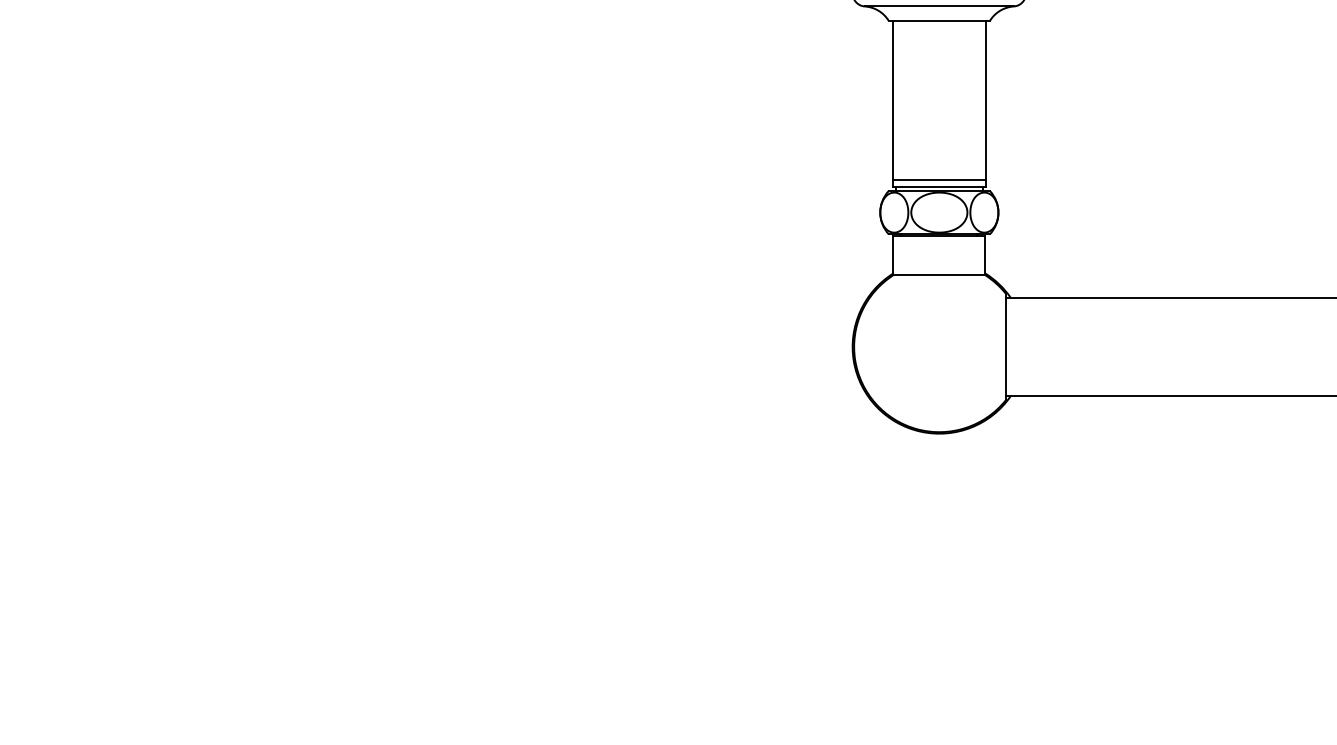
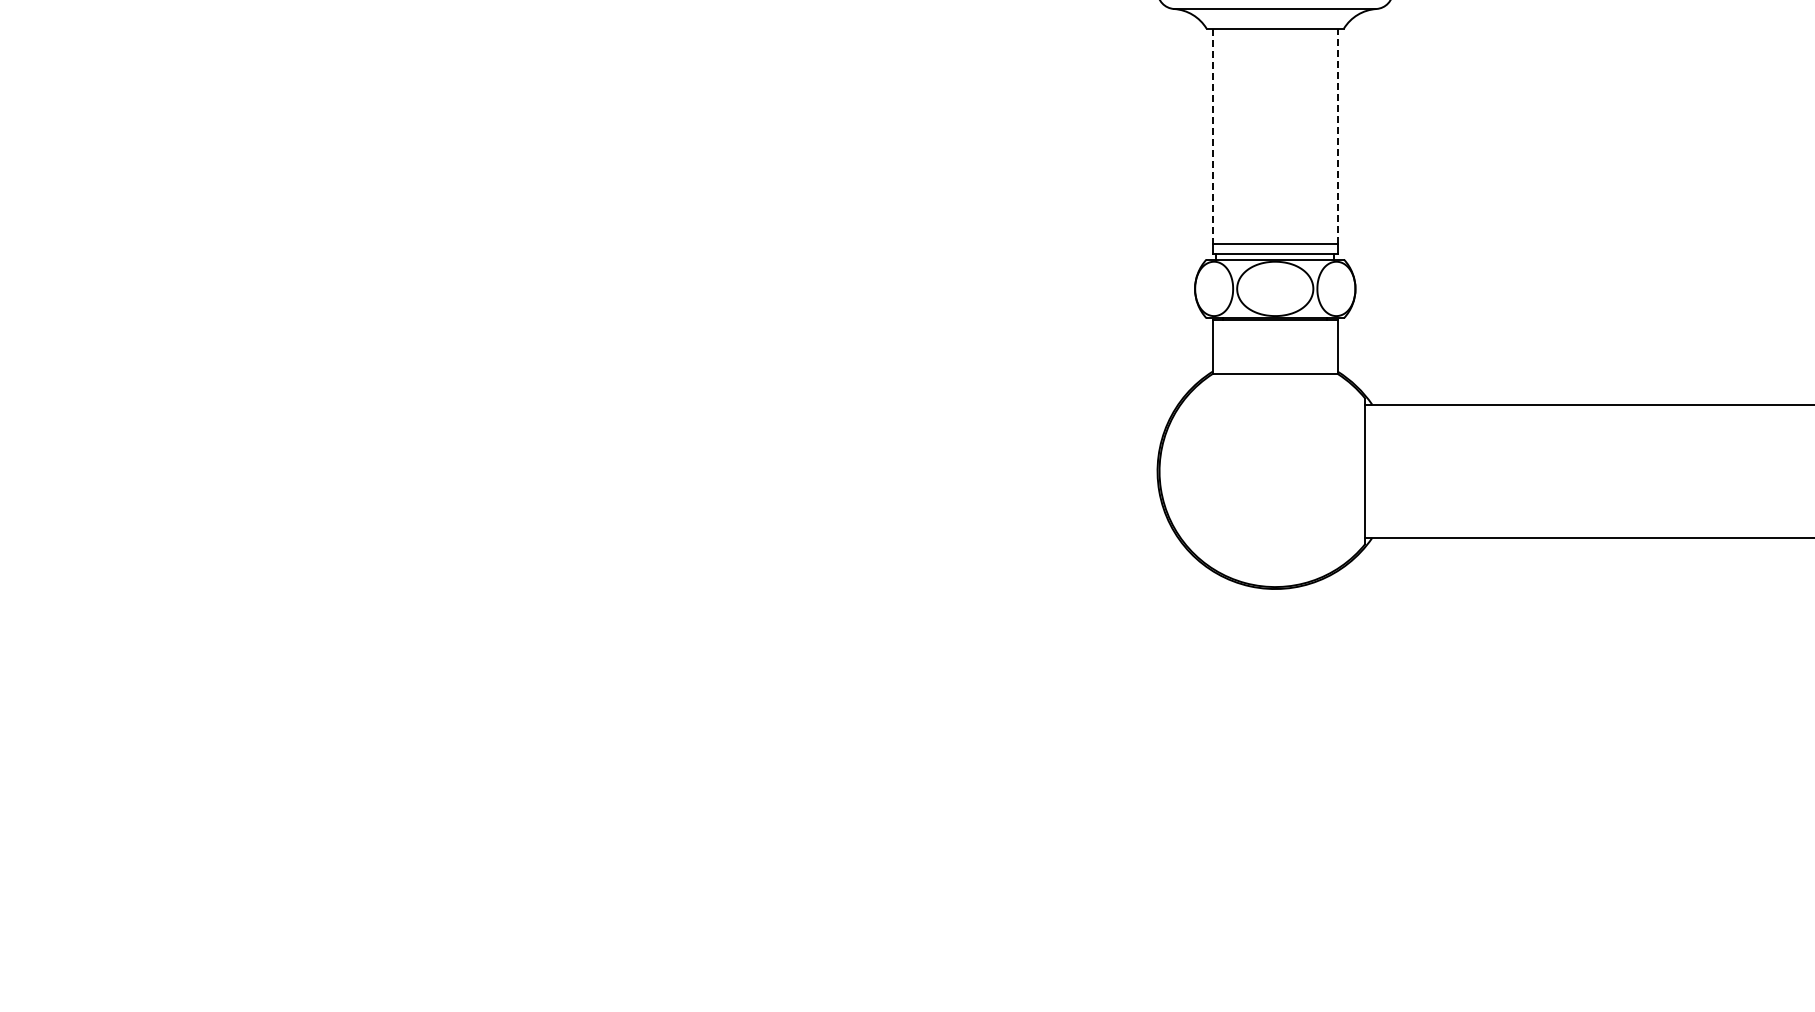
line: (893, 100) -> (1212, 136), solid -> dashed
line: (985, 100) -> (1338, 136), solid -> dashed

